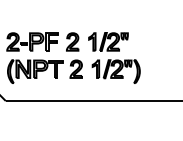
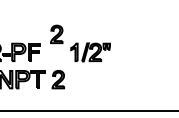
part: (72, 41) -> (56, 33), moved
part: (115, 71) -> (97, 81), removed

